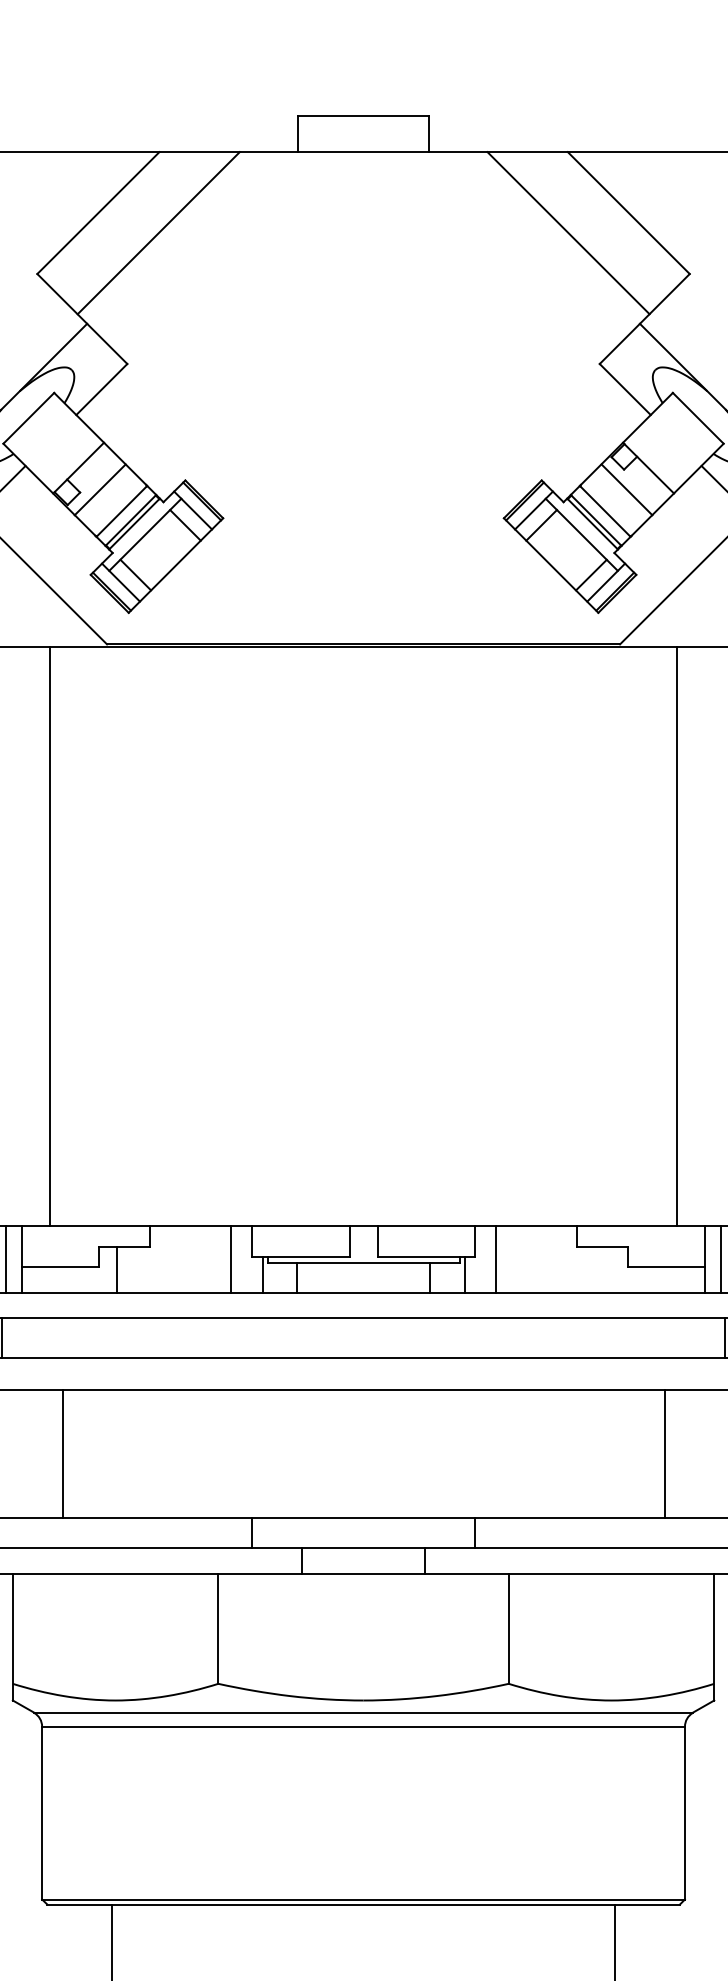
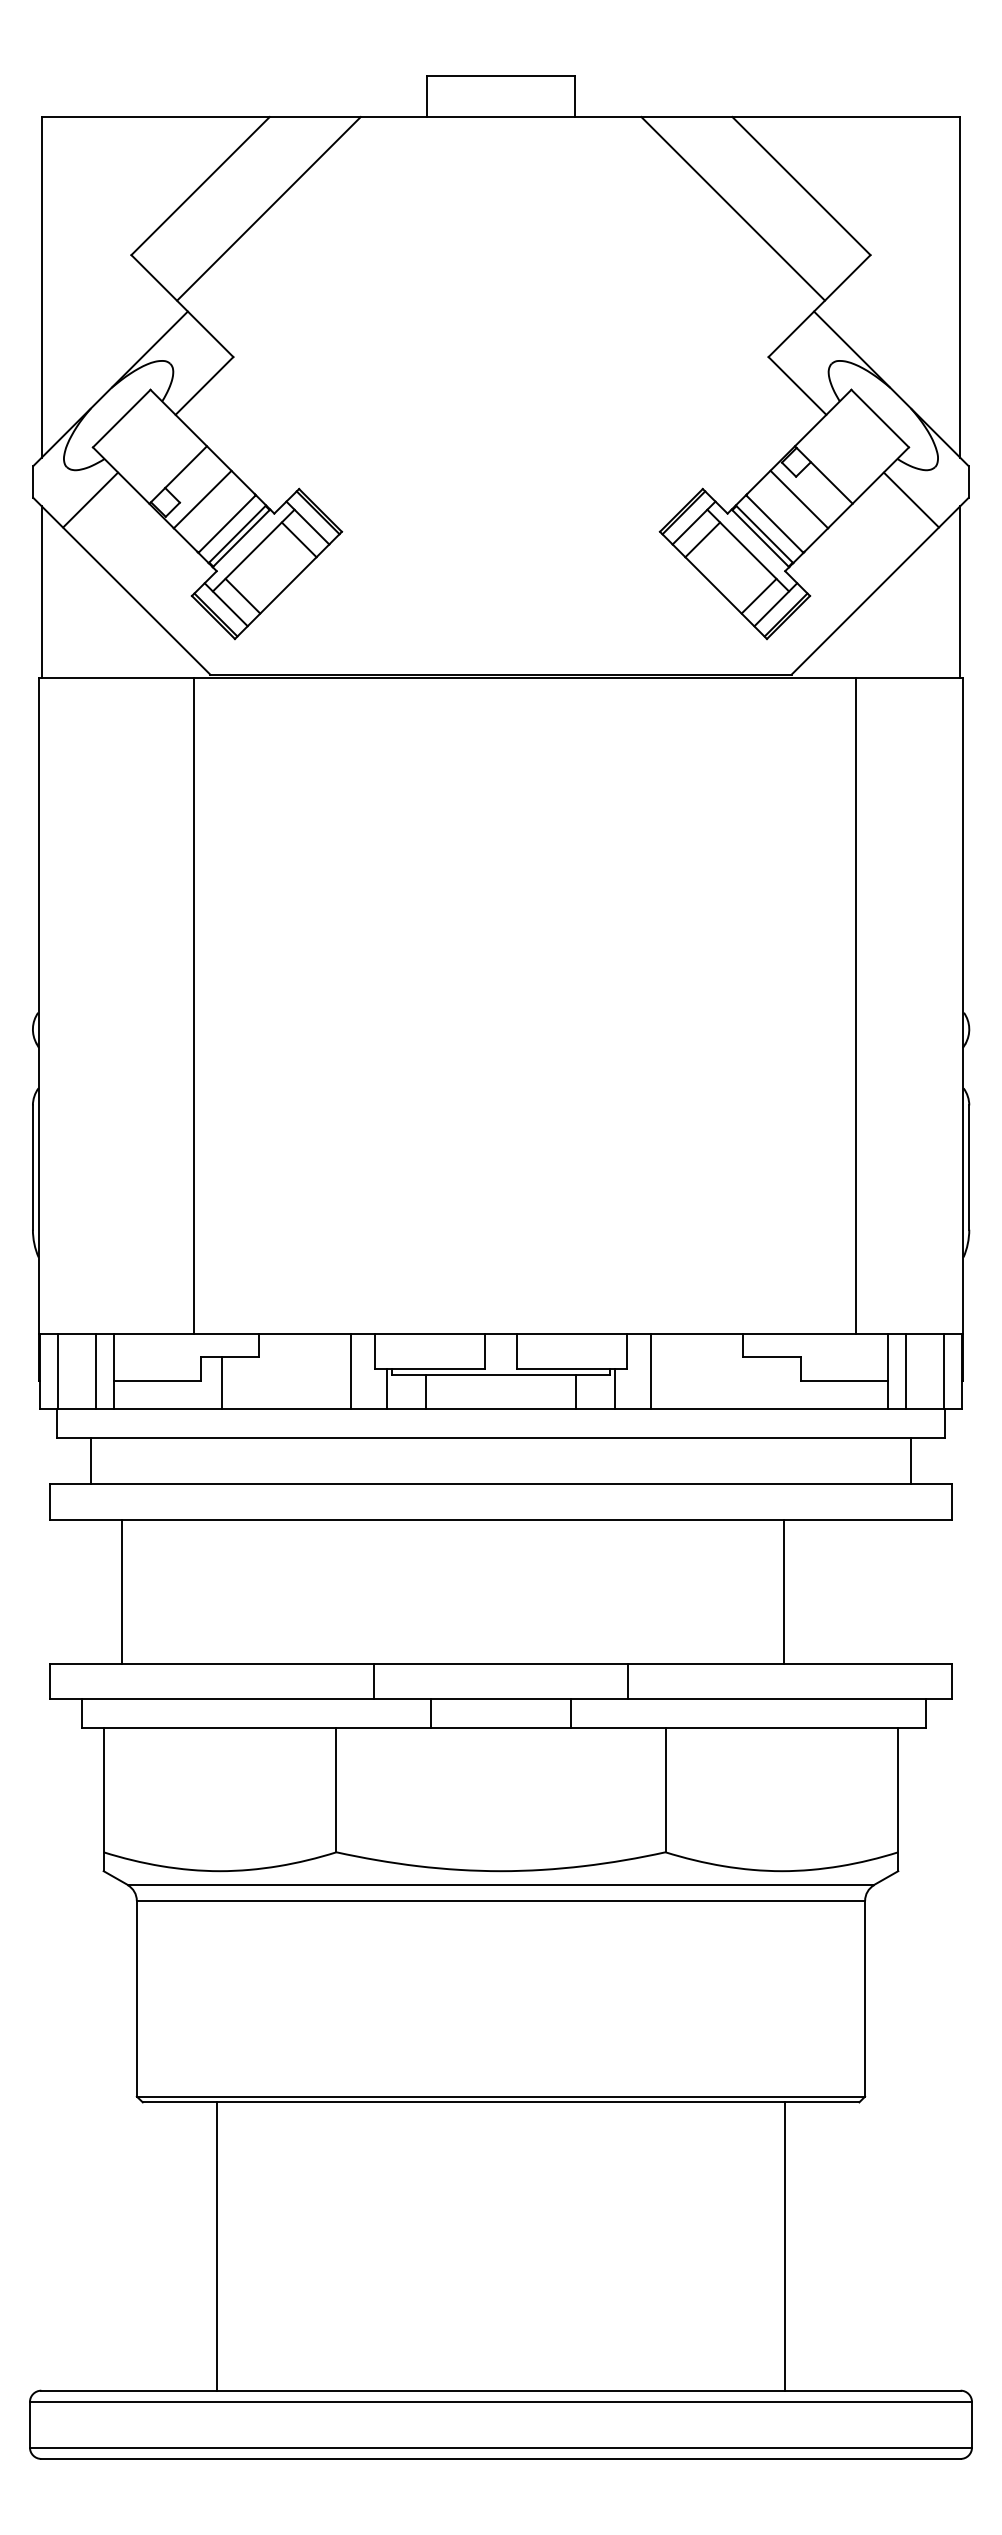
line: (49, 936) -> (193, 1005), moved
line: (63, 1453) -> (122, 1591), moved
line: (665, 1453) -> (784, 1591), moved

